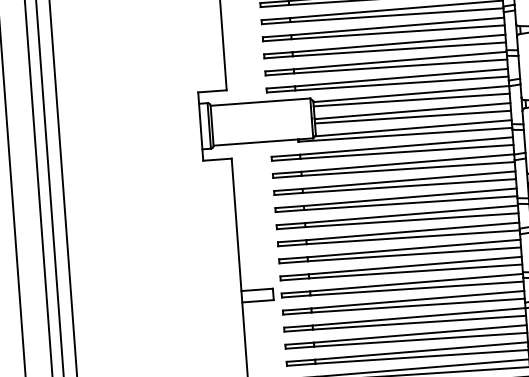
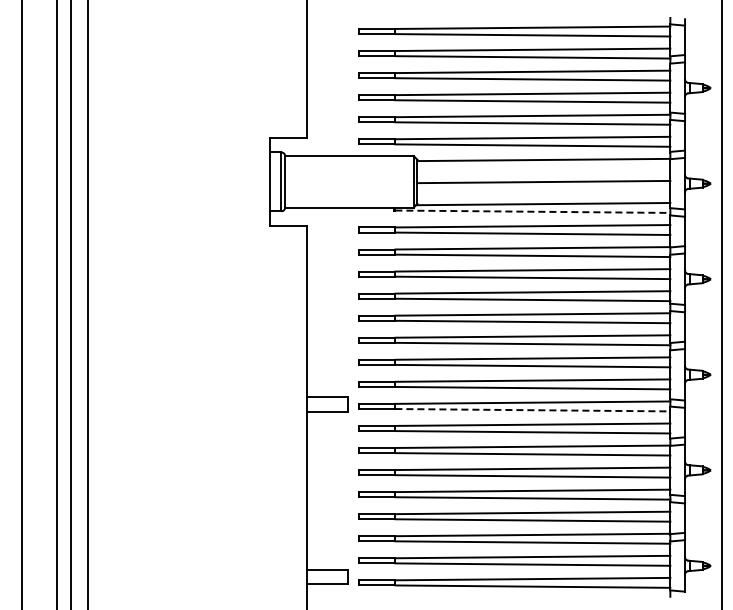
line: (411, 99) -> (543, 167), removed
line: (412, 116) -> (543, 189), removed
line: (406, 134) -> (533, 211), solid -> dashed
line: (417, 288) -> (533, 410), solid -> dashed

